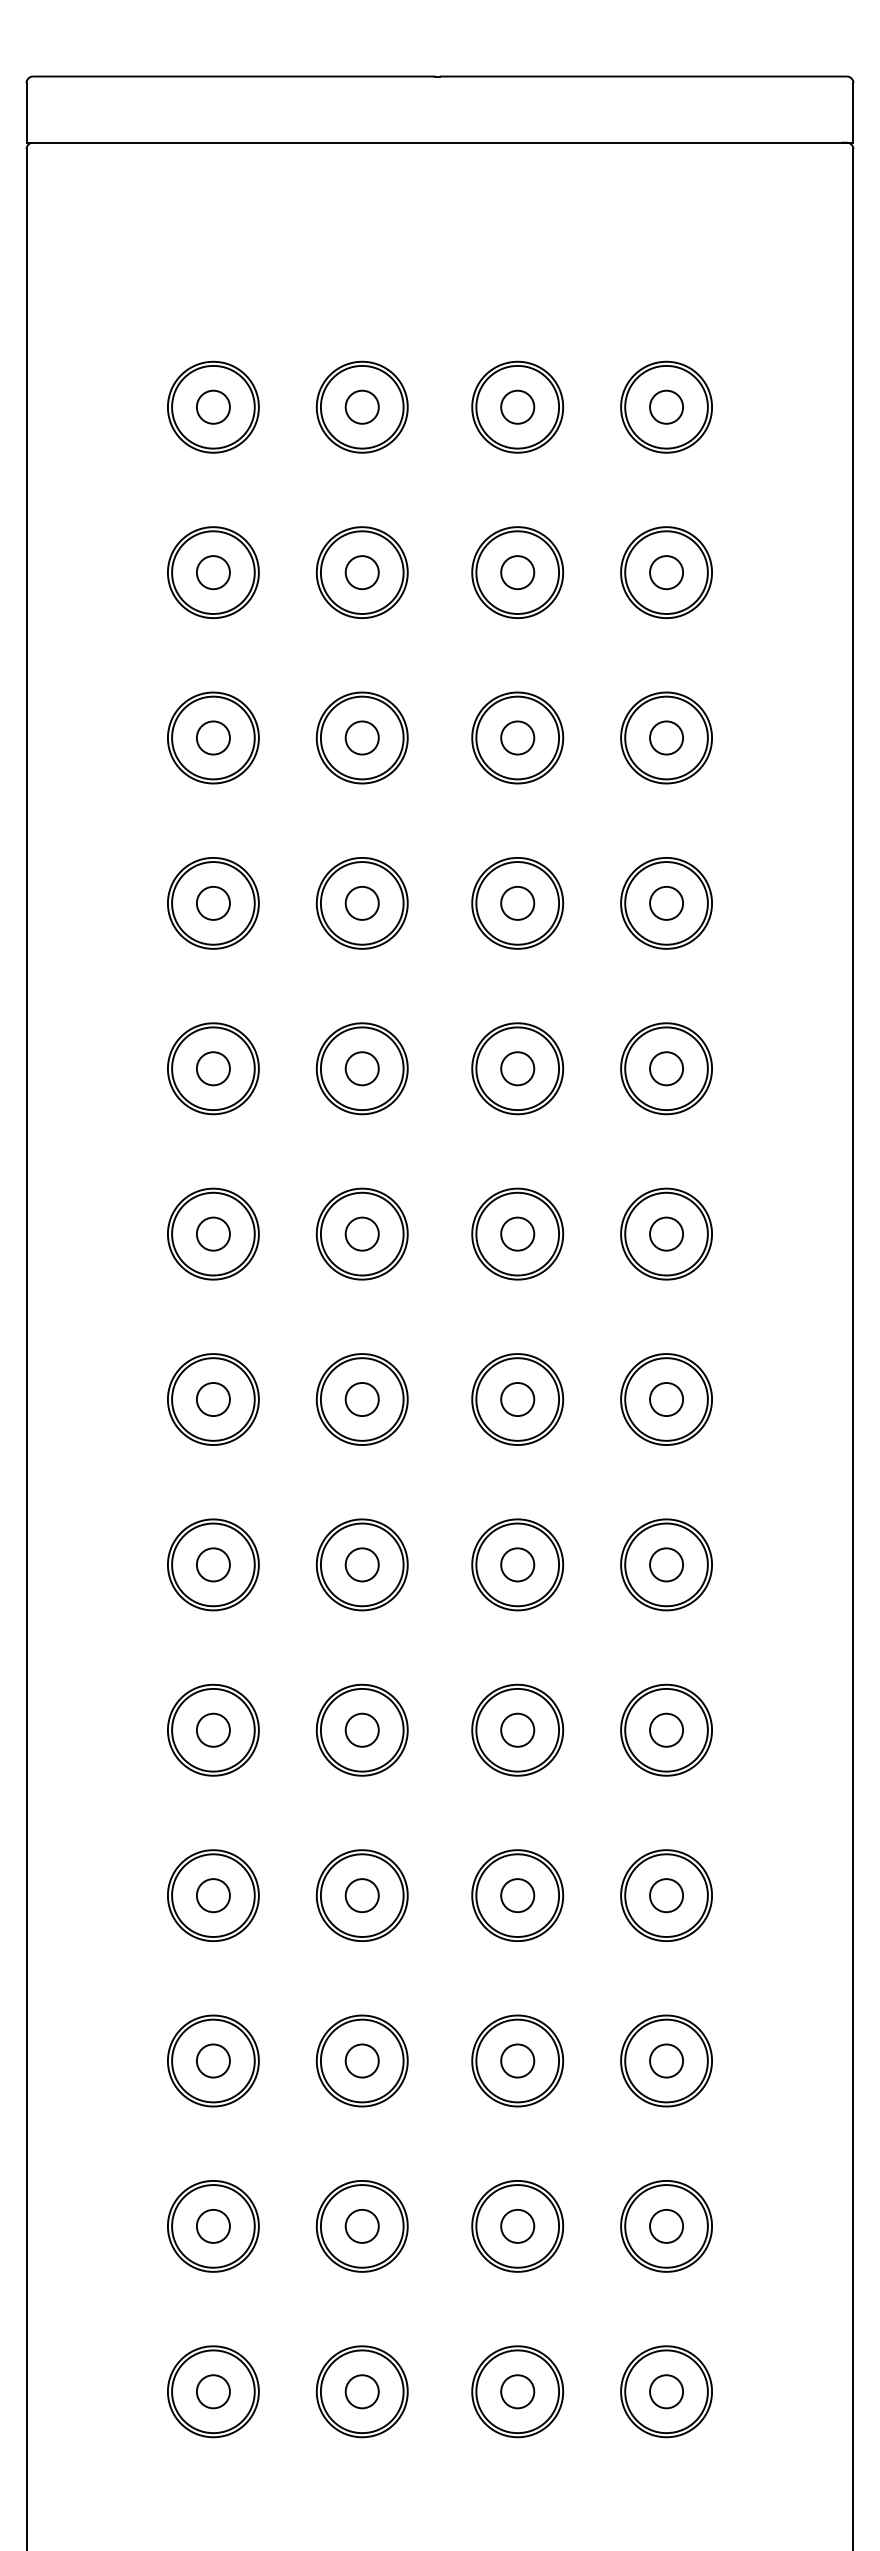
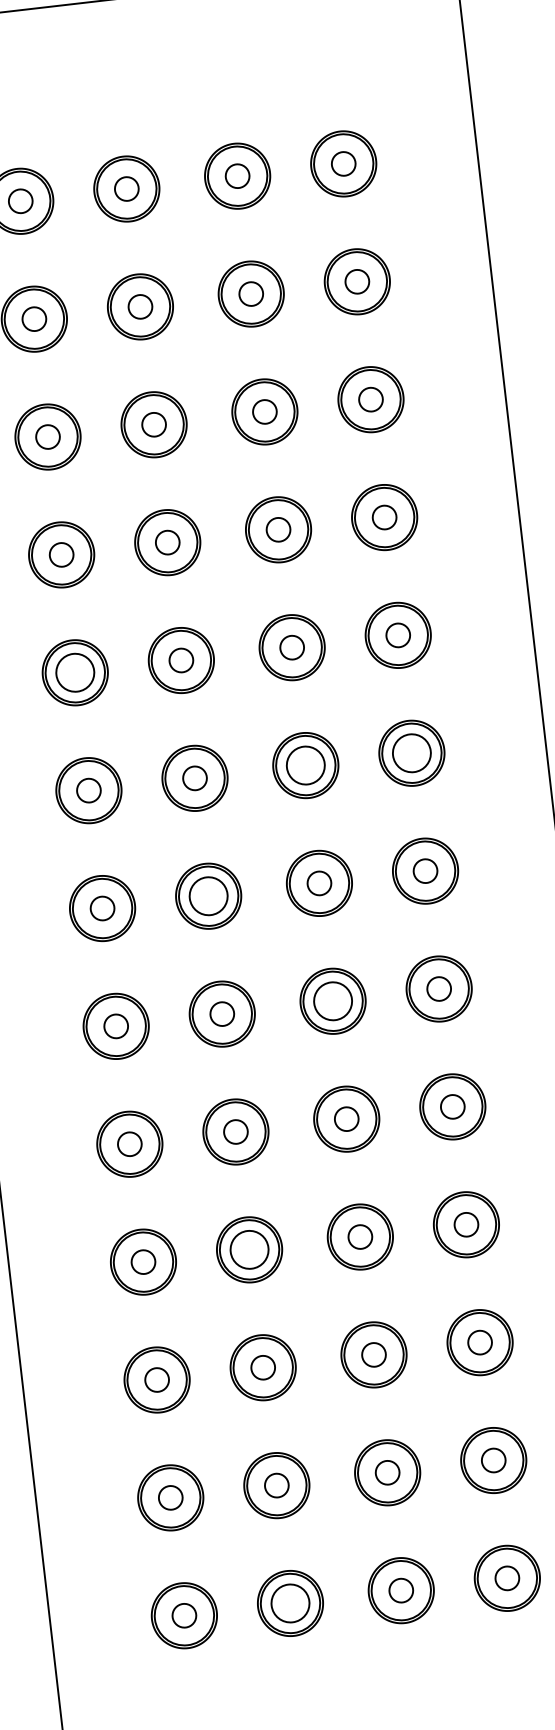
circle: (212, 1068) -> (74, 672), size x1.6
circle: (517, 1233) -> (305, 765), size x1.6
circle: (666, 1233) -> (411, 752), size x1.6
circle: (361, 1399) -> (208, 896), size x1.6
circle: (517, 1564) -> (332, 1001), size x1.6
circle: (361, 1895) -> (249, 1249), size x1.6
circle: (361, 2391) -> (289, 1603), size x1.6

